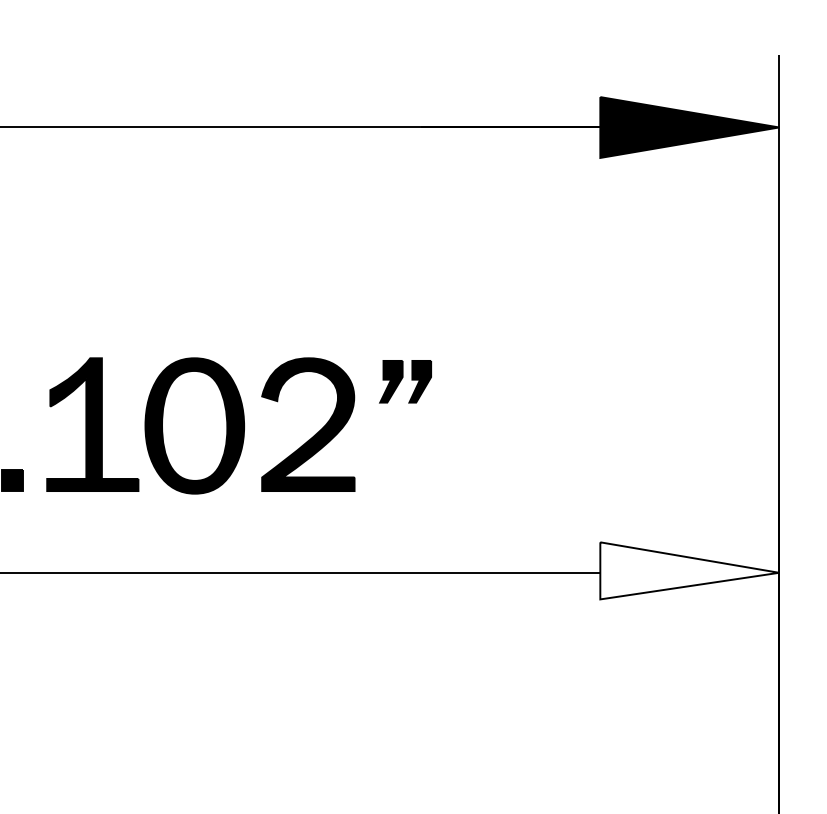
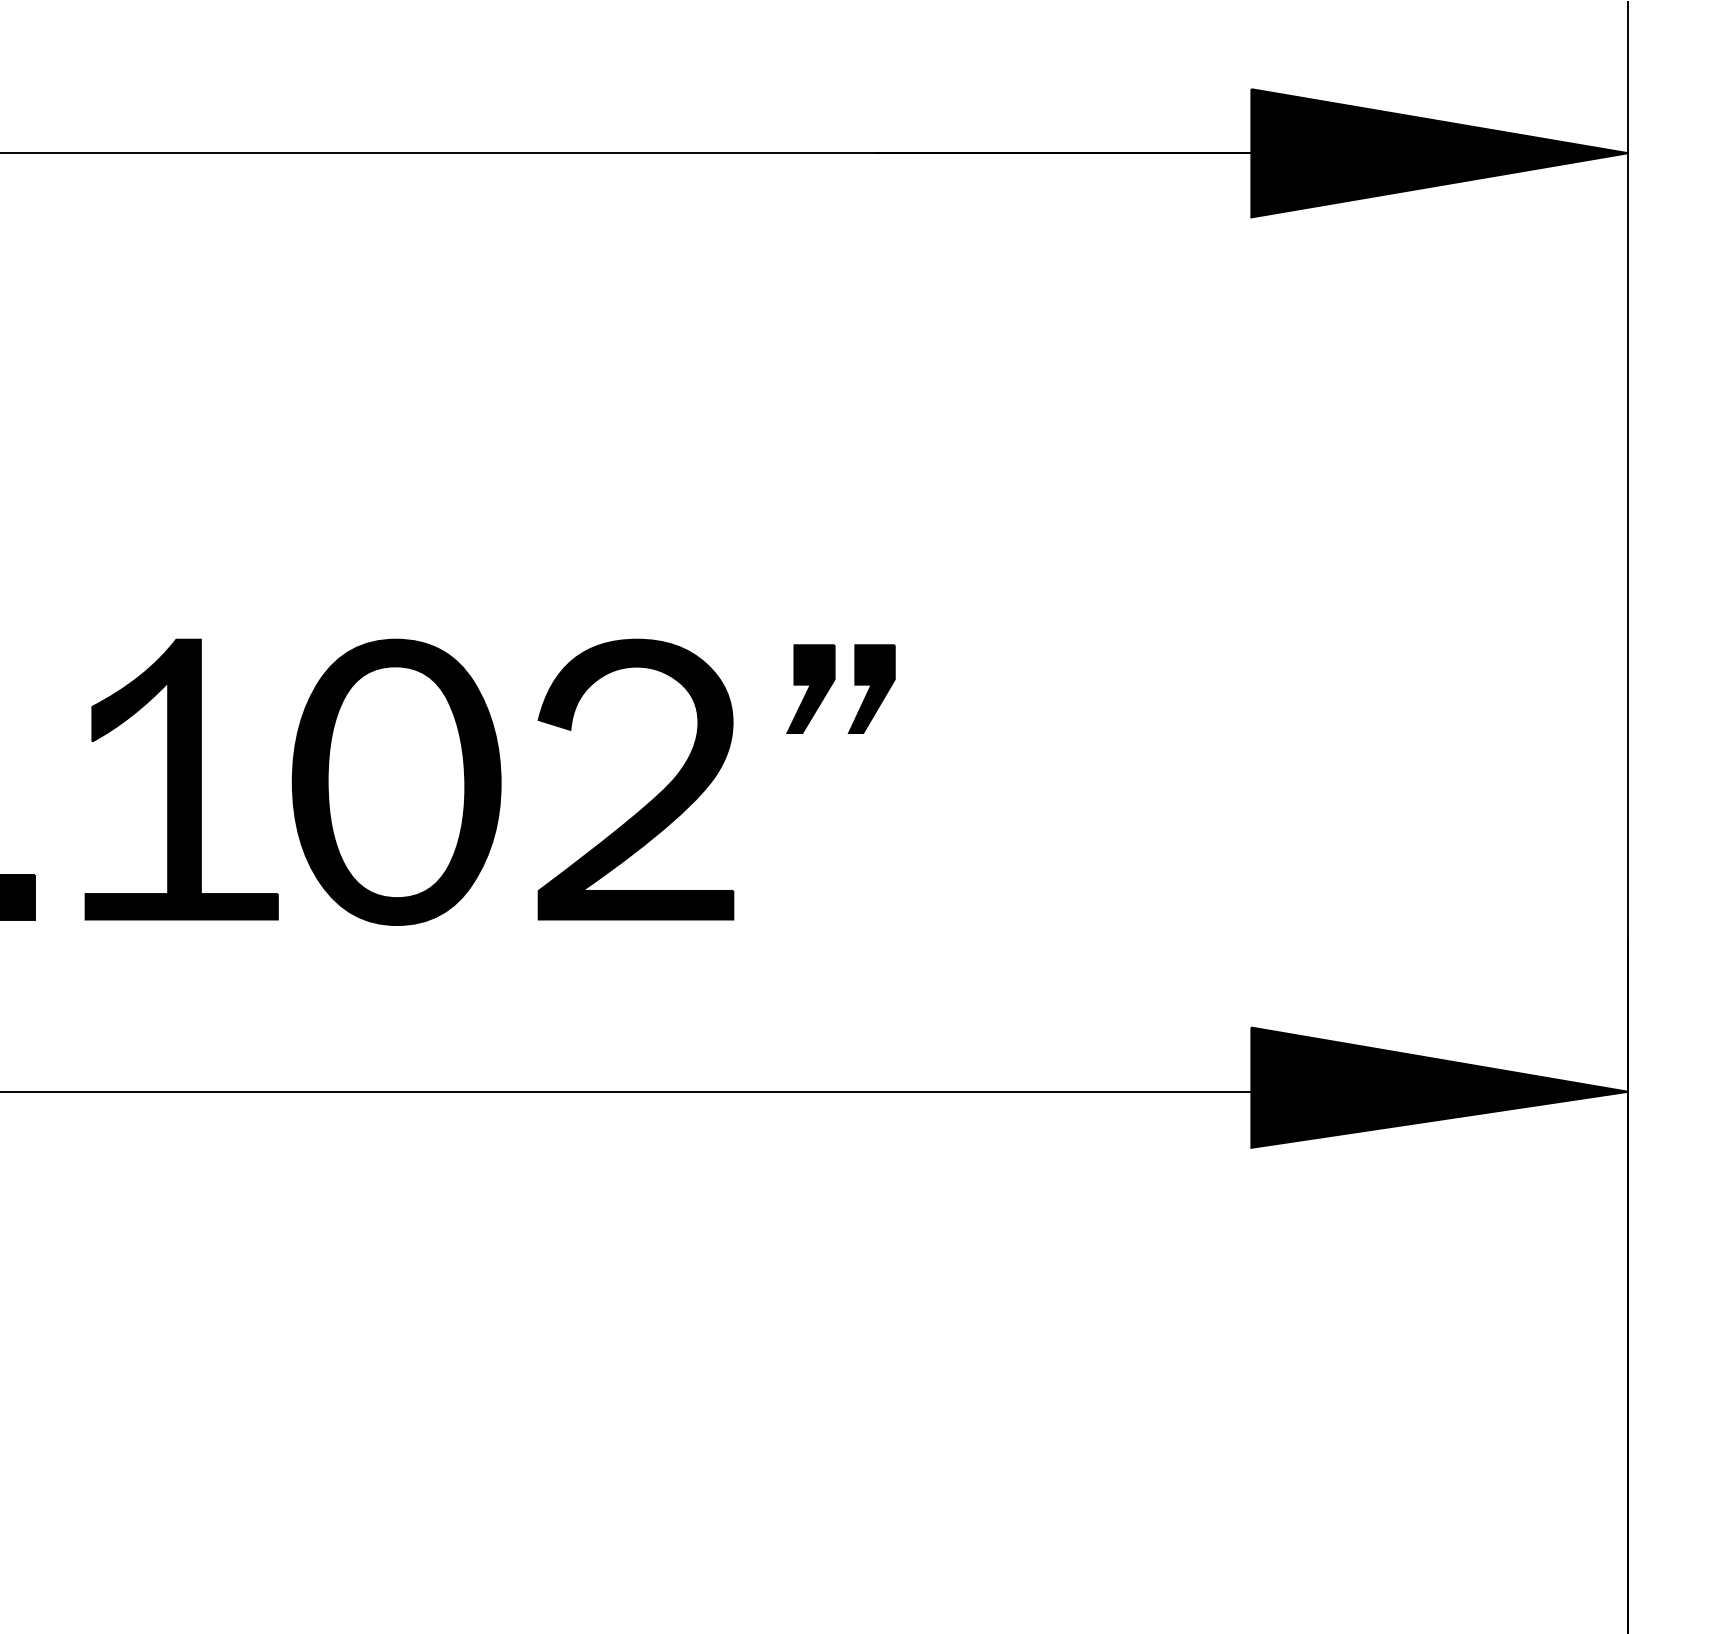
fill: (689, 570) -> (1439, 1086), added

